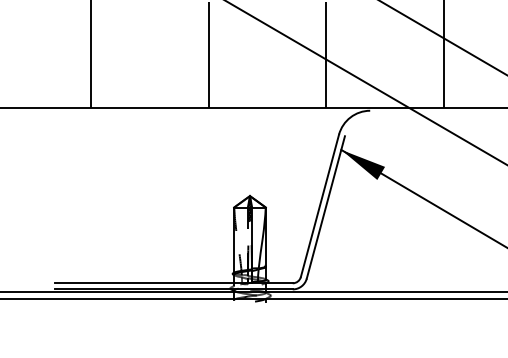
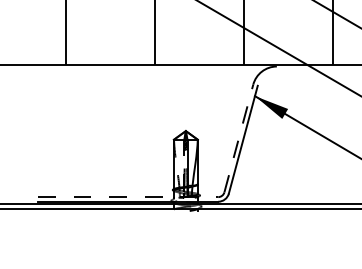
line: (319, 205) -> (238, 138), solid -> dashed
line: (174, 283) -> (128, 197), solid -> dashed

